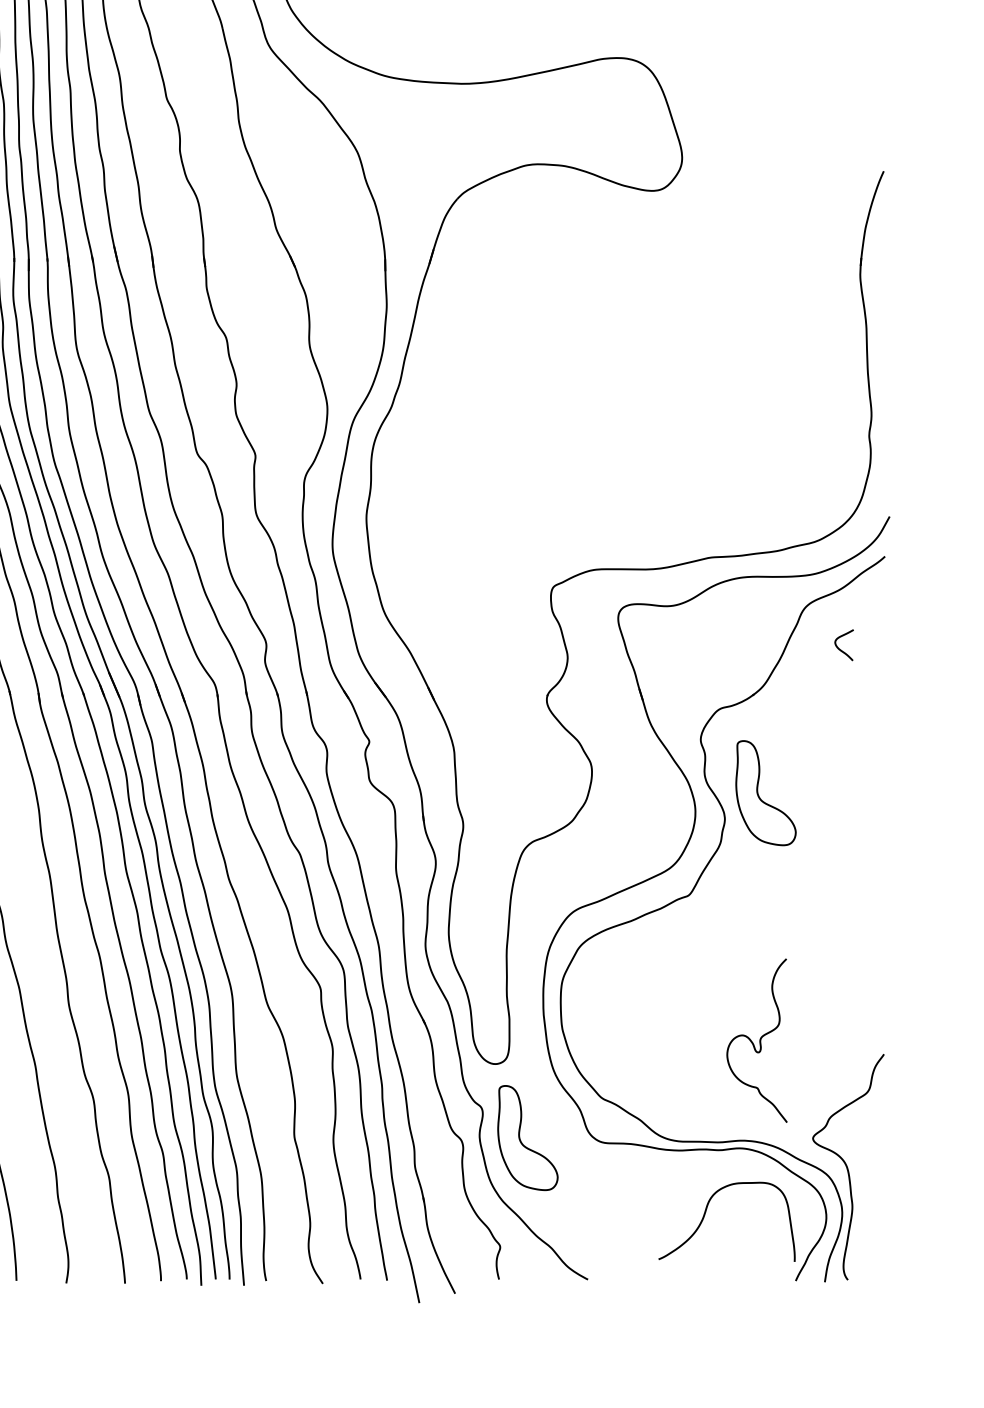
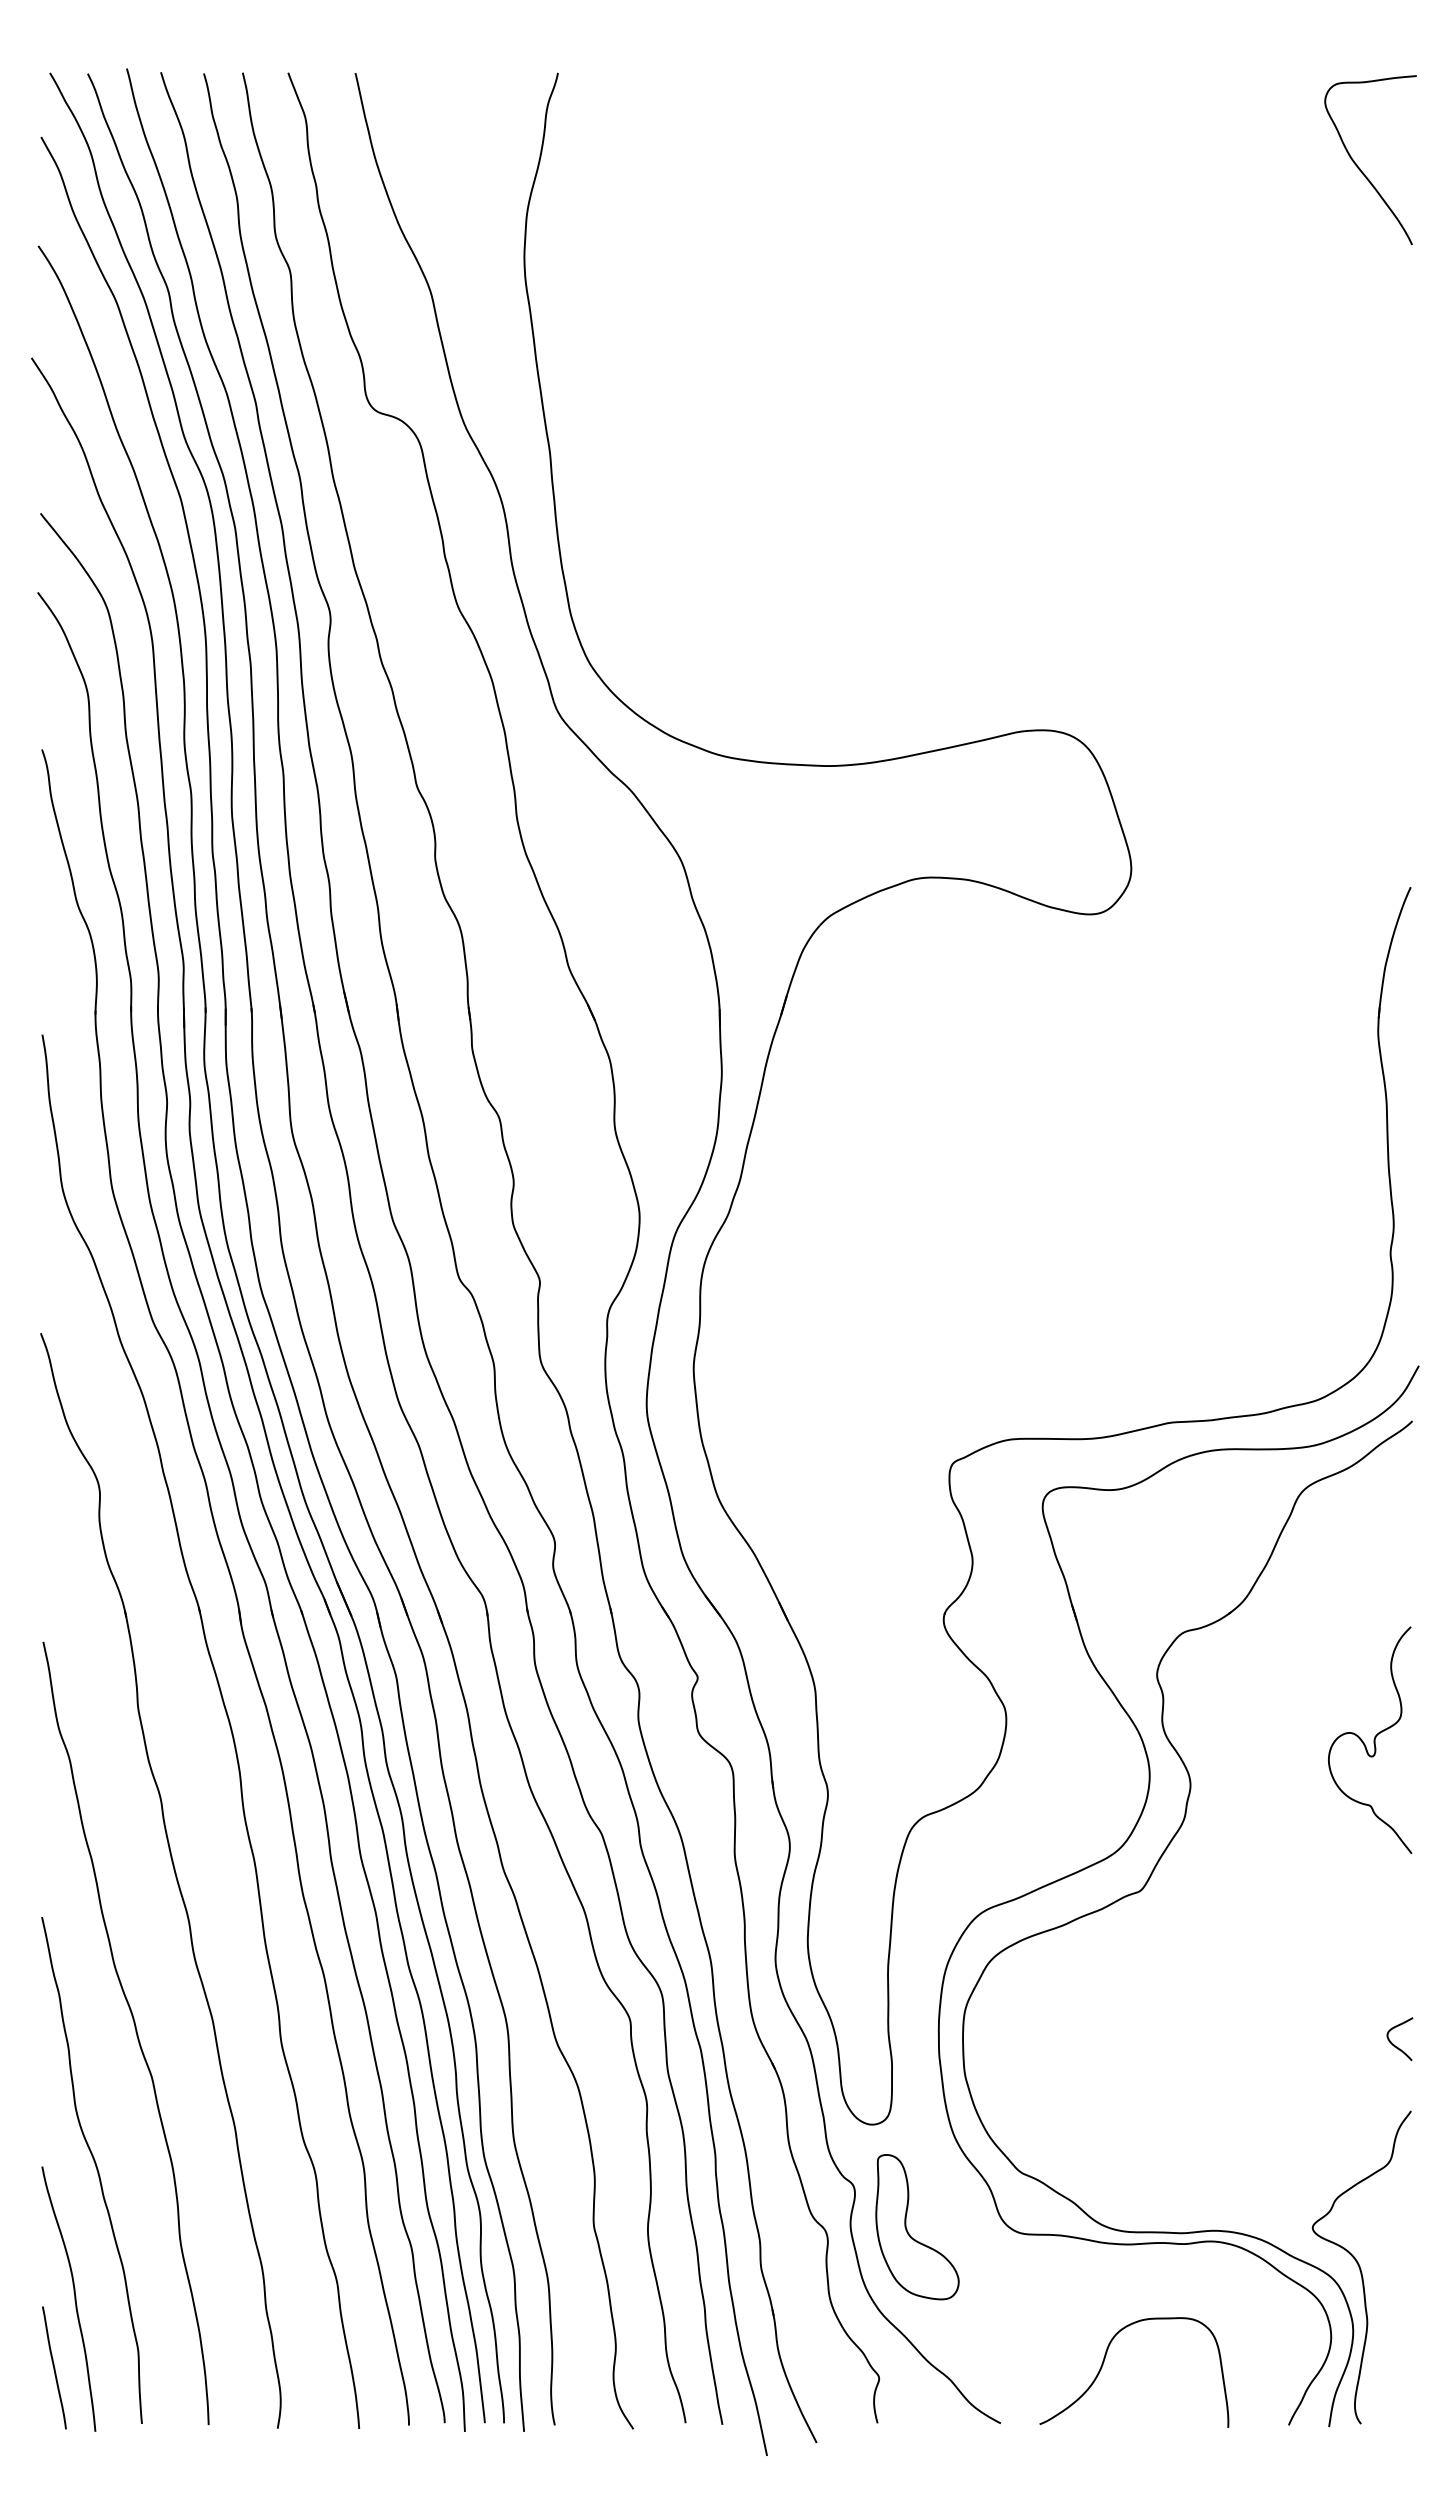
curve: (840, 649) -> (1394, 2044), moved
part: (759, 796) -> (1238, 1753), removed
curve: (759, 1040) -> (1373, 1739), moved
curve: (705, 1214) -> (1104, 2362), moved

